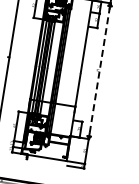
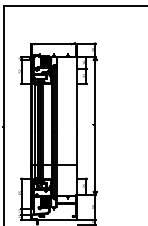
line: (99, 71) -> (95, 126), dashed -> solid

